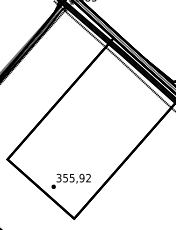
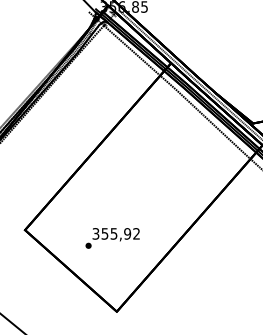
text: (71, 181) -> (112, 238), moved

